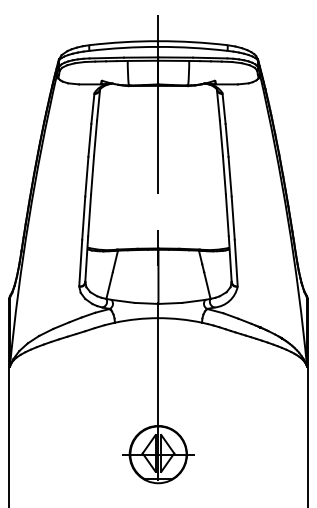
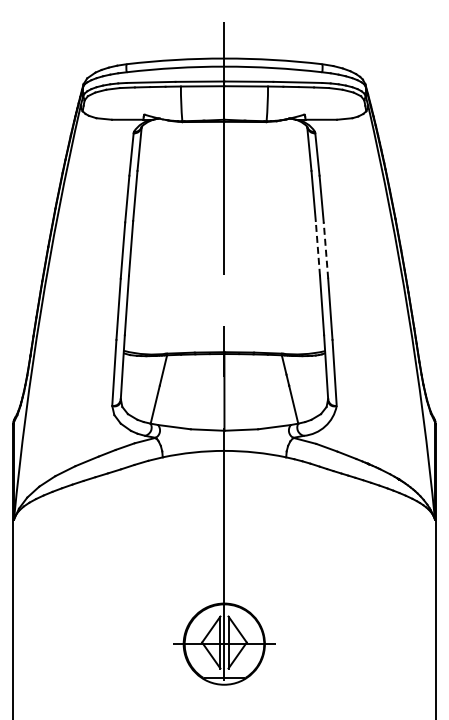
line: (224, 174) -> (317, 247), solid -> dashed
line: (229, 176) -> (325, 250), solid -> dashed

